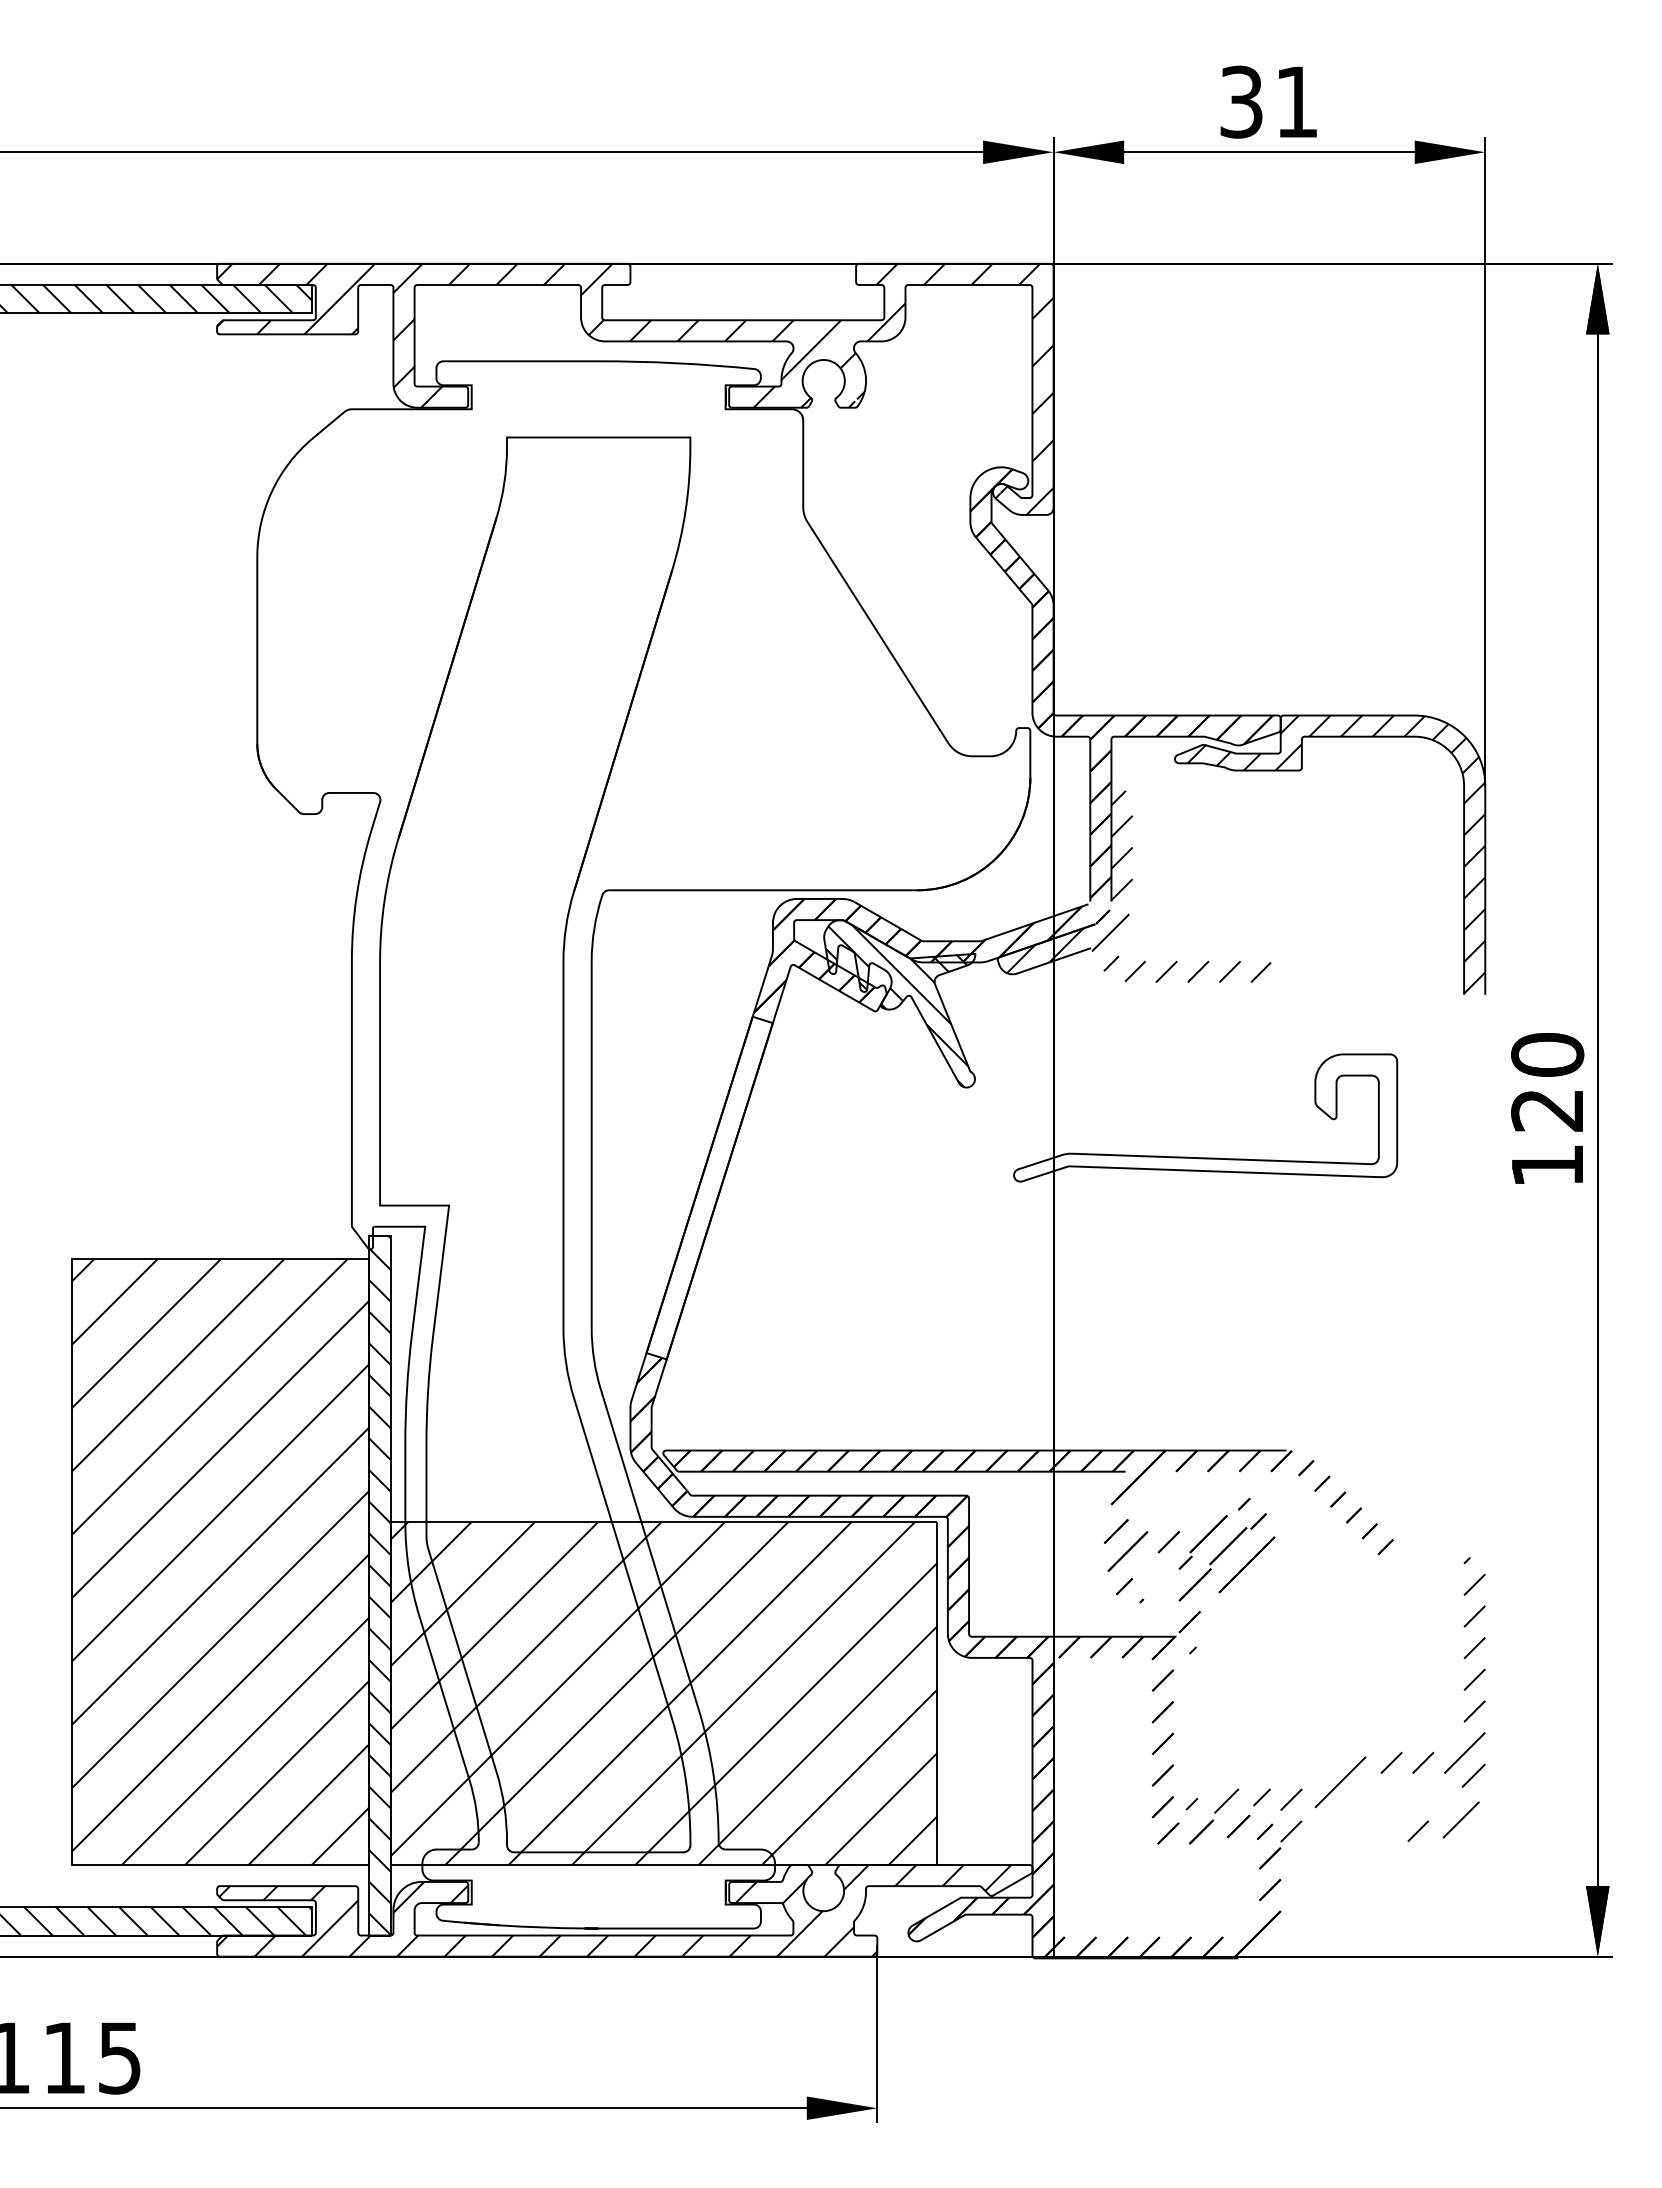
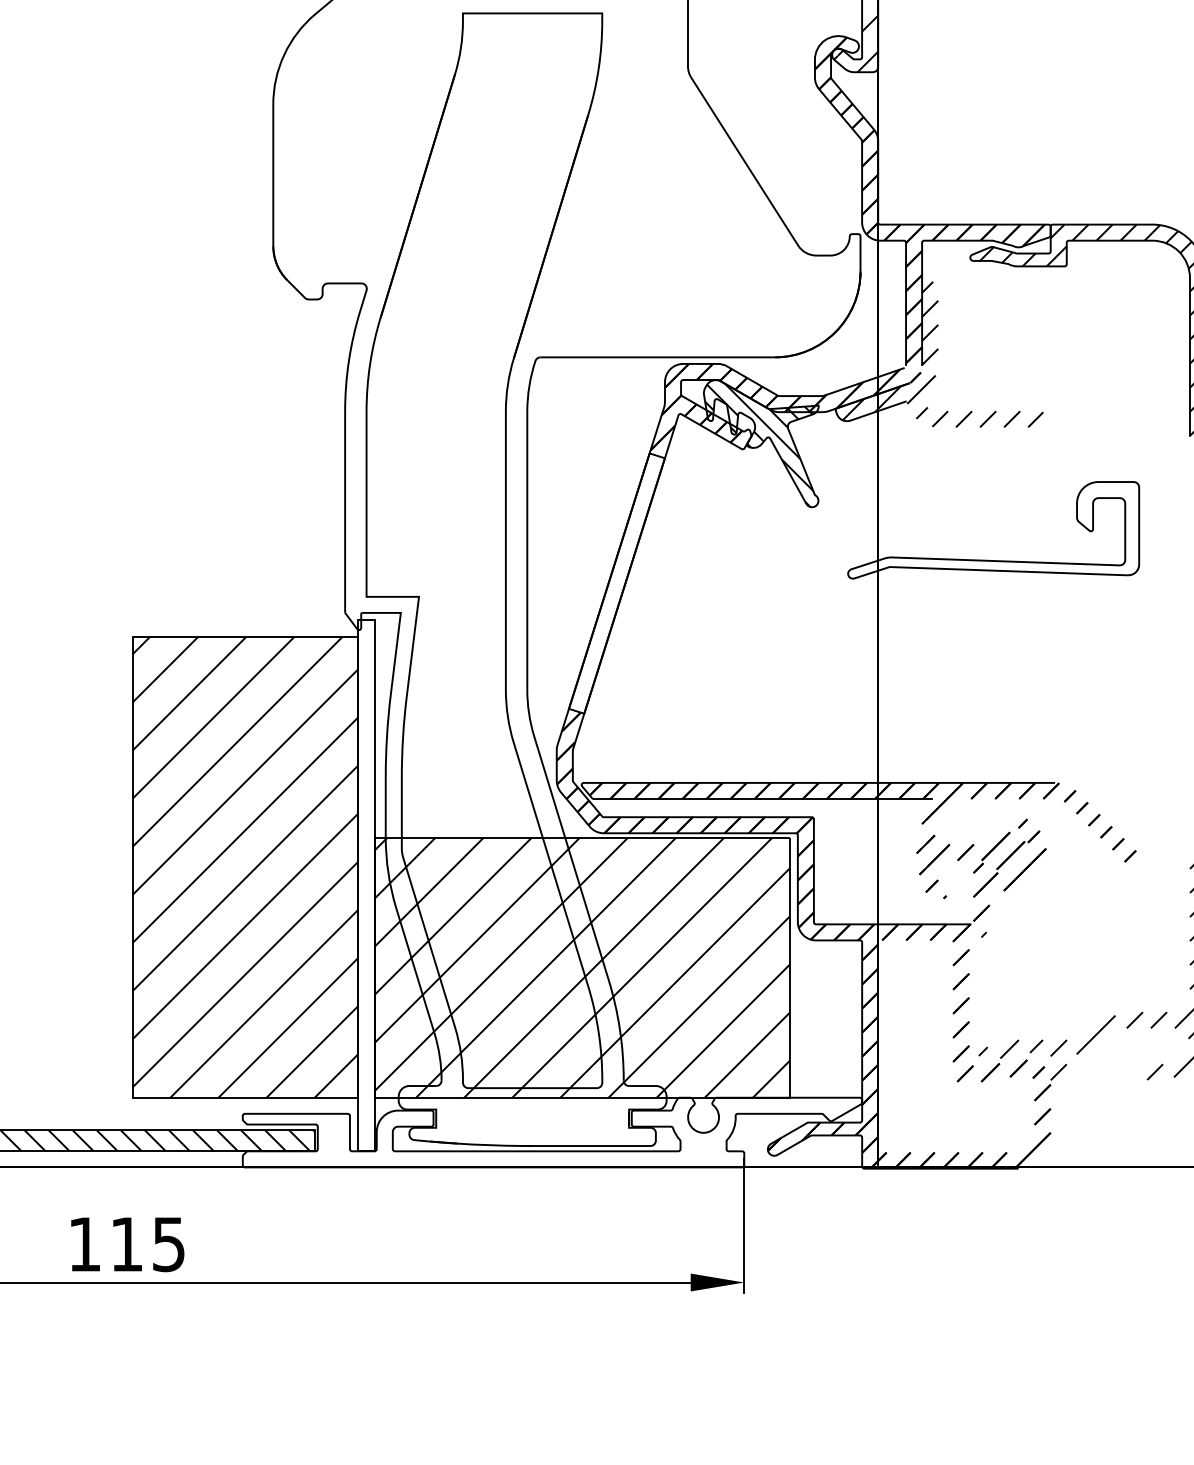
hatch: (379, 1585) -> (366, 885), removed
hatch: (614, 1910) -> (544, 1132), removed

